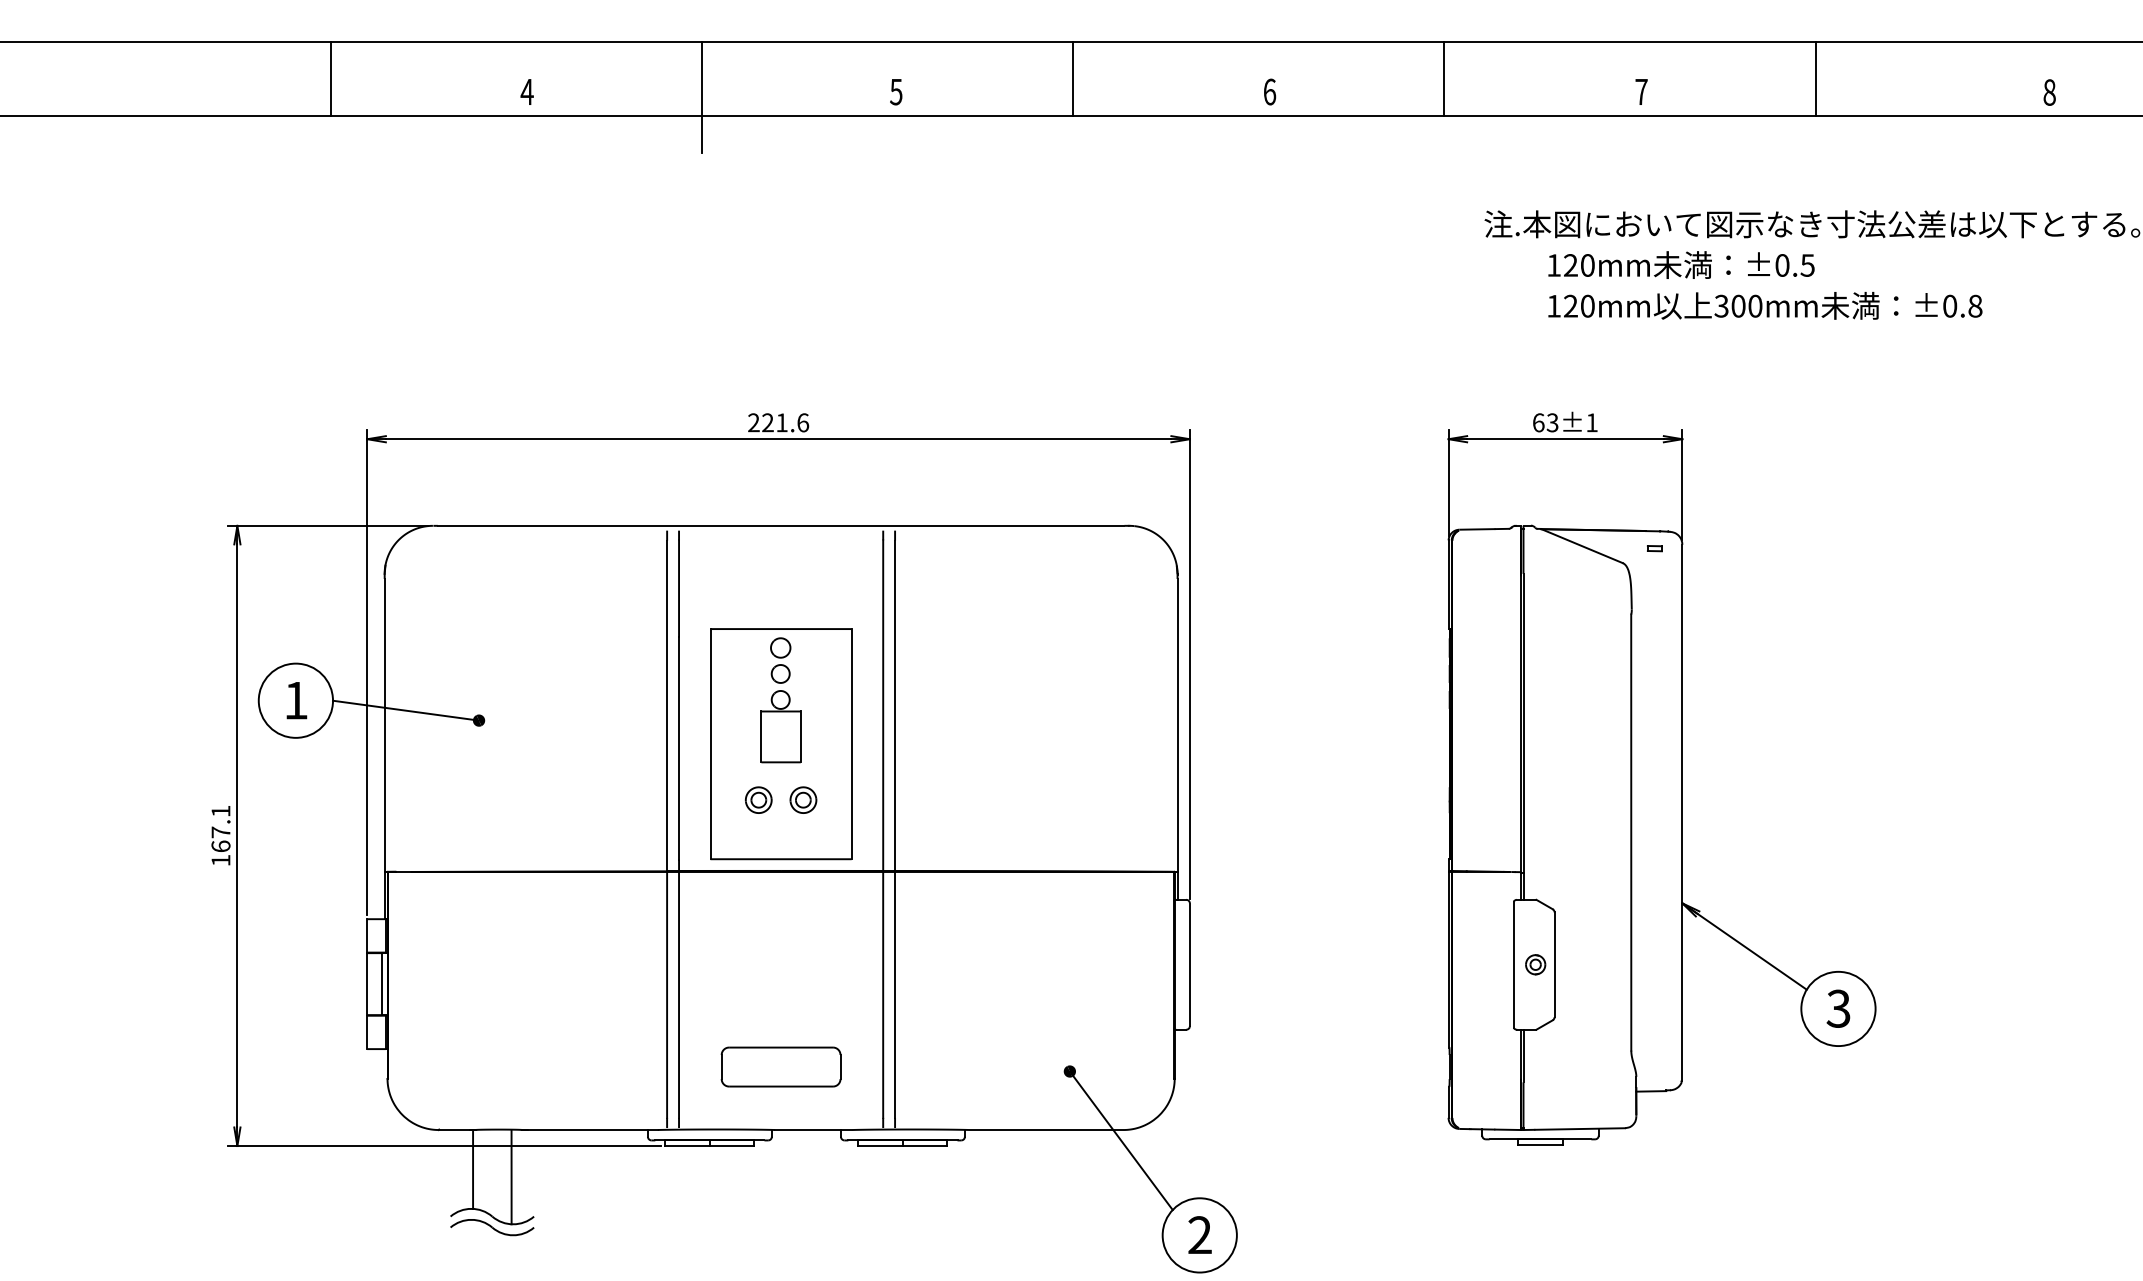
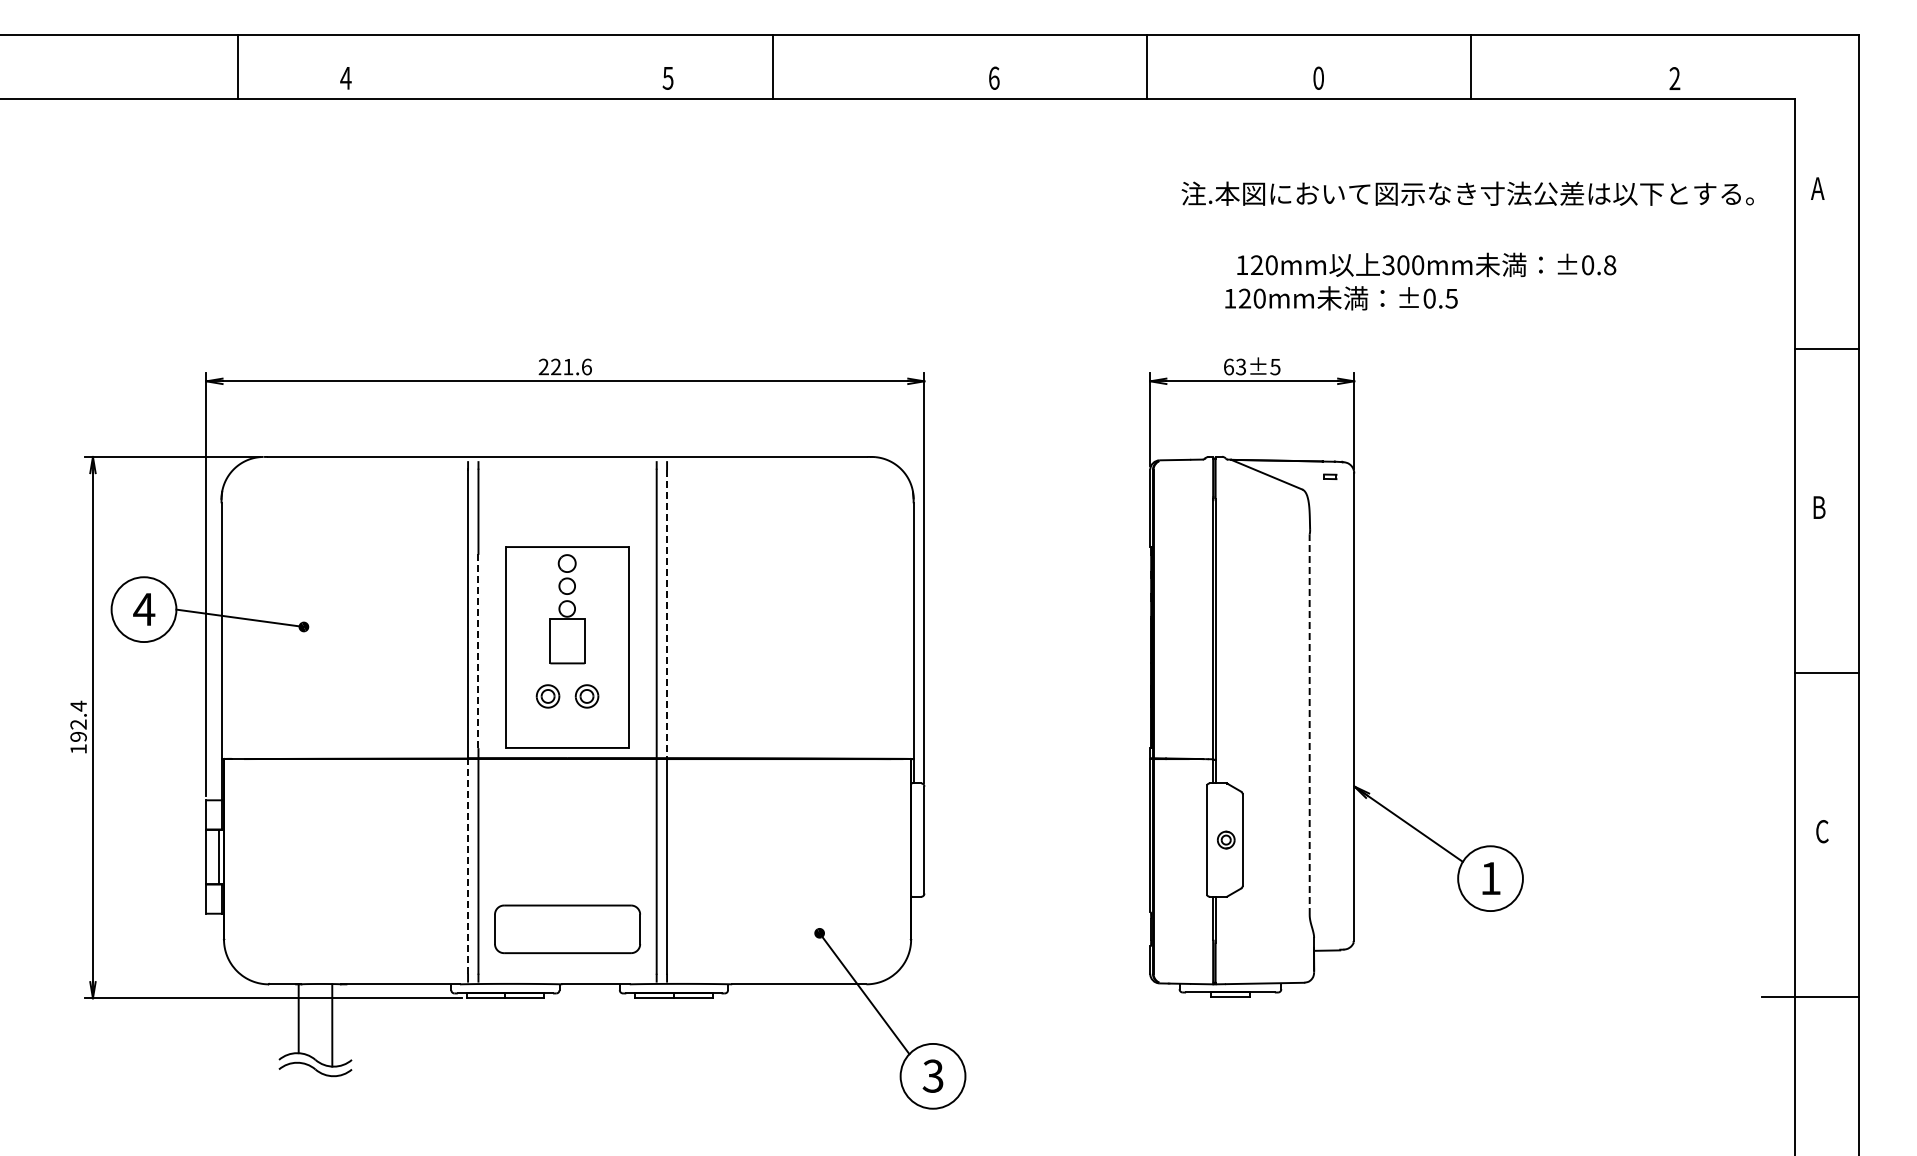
line: (330, 78) -> (238, 66), moved
line: (1073, 78) -> (772, 66), moved
text: (1641, 91) -> (1318, 77), 7 -> 0
text: (2049, 92) -> (1674, 78), 8 -> 2
line: (701, 96) -> (498, 82), removed
text: (1681, 265) -> (1341, 298), moved
text: (1592, 423) -> (1275, 367), 63±1 -> 63±5
text: (296, 700) -> (144, 609), 1 -> 4
line: (895, 706) -> (667, 614), solid -> dashed
line: (679, 748) -> (478, 651), solid -> dashed
text: (220, 827) -> (78, 720), 167.1 -> 192.4
line: (1631, 832) -> (1309, 724), solid -> dashed
line: (667, 993) -> (468, 865), solid -> dashed
text: (1838, 1008) -> (1490, 878), 3 -> 1
part: (781, 1067) -> (567, 929), size x1.4
text: (1199, 1235) -> (932, 1076), 2 -> 3

